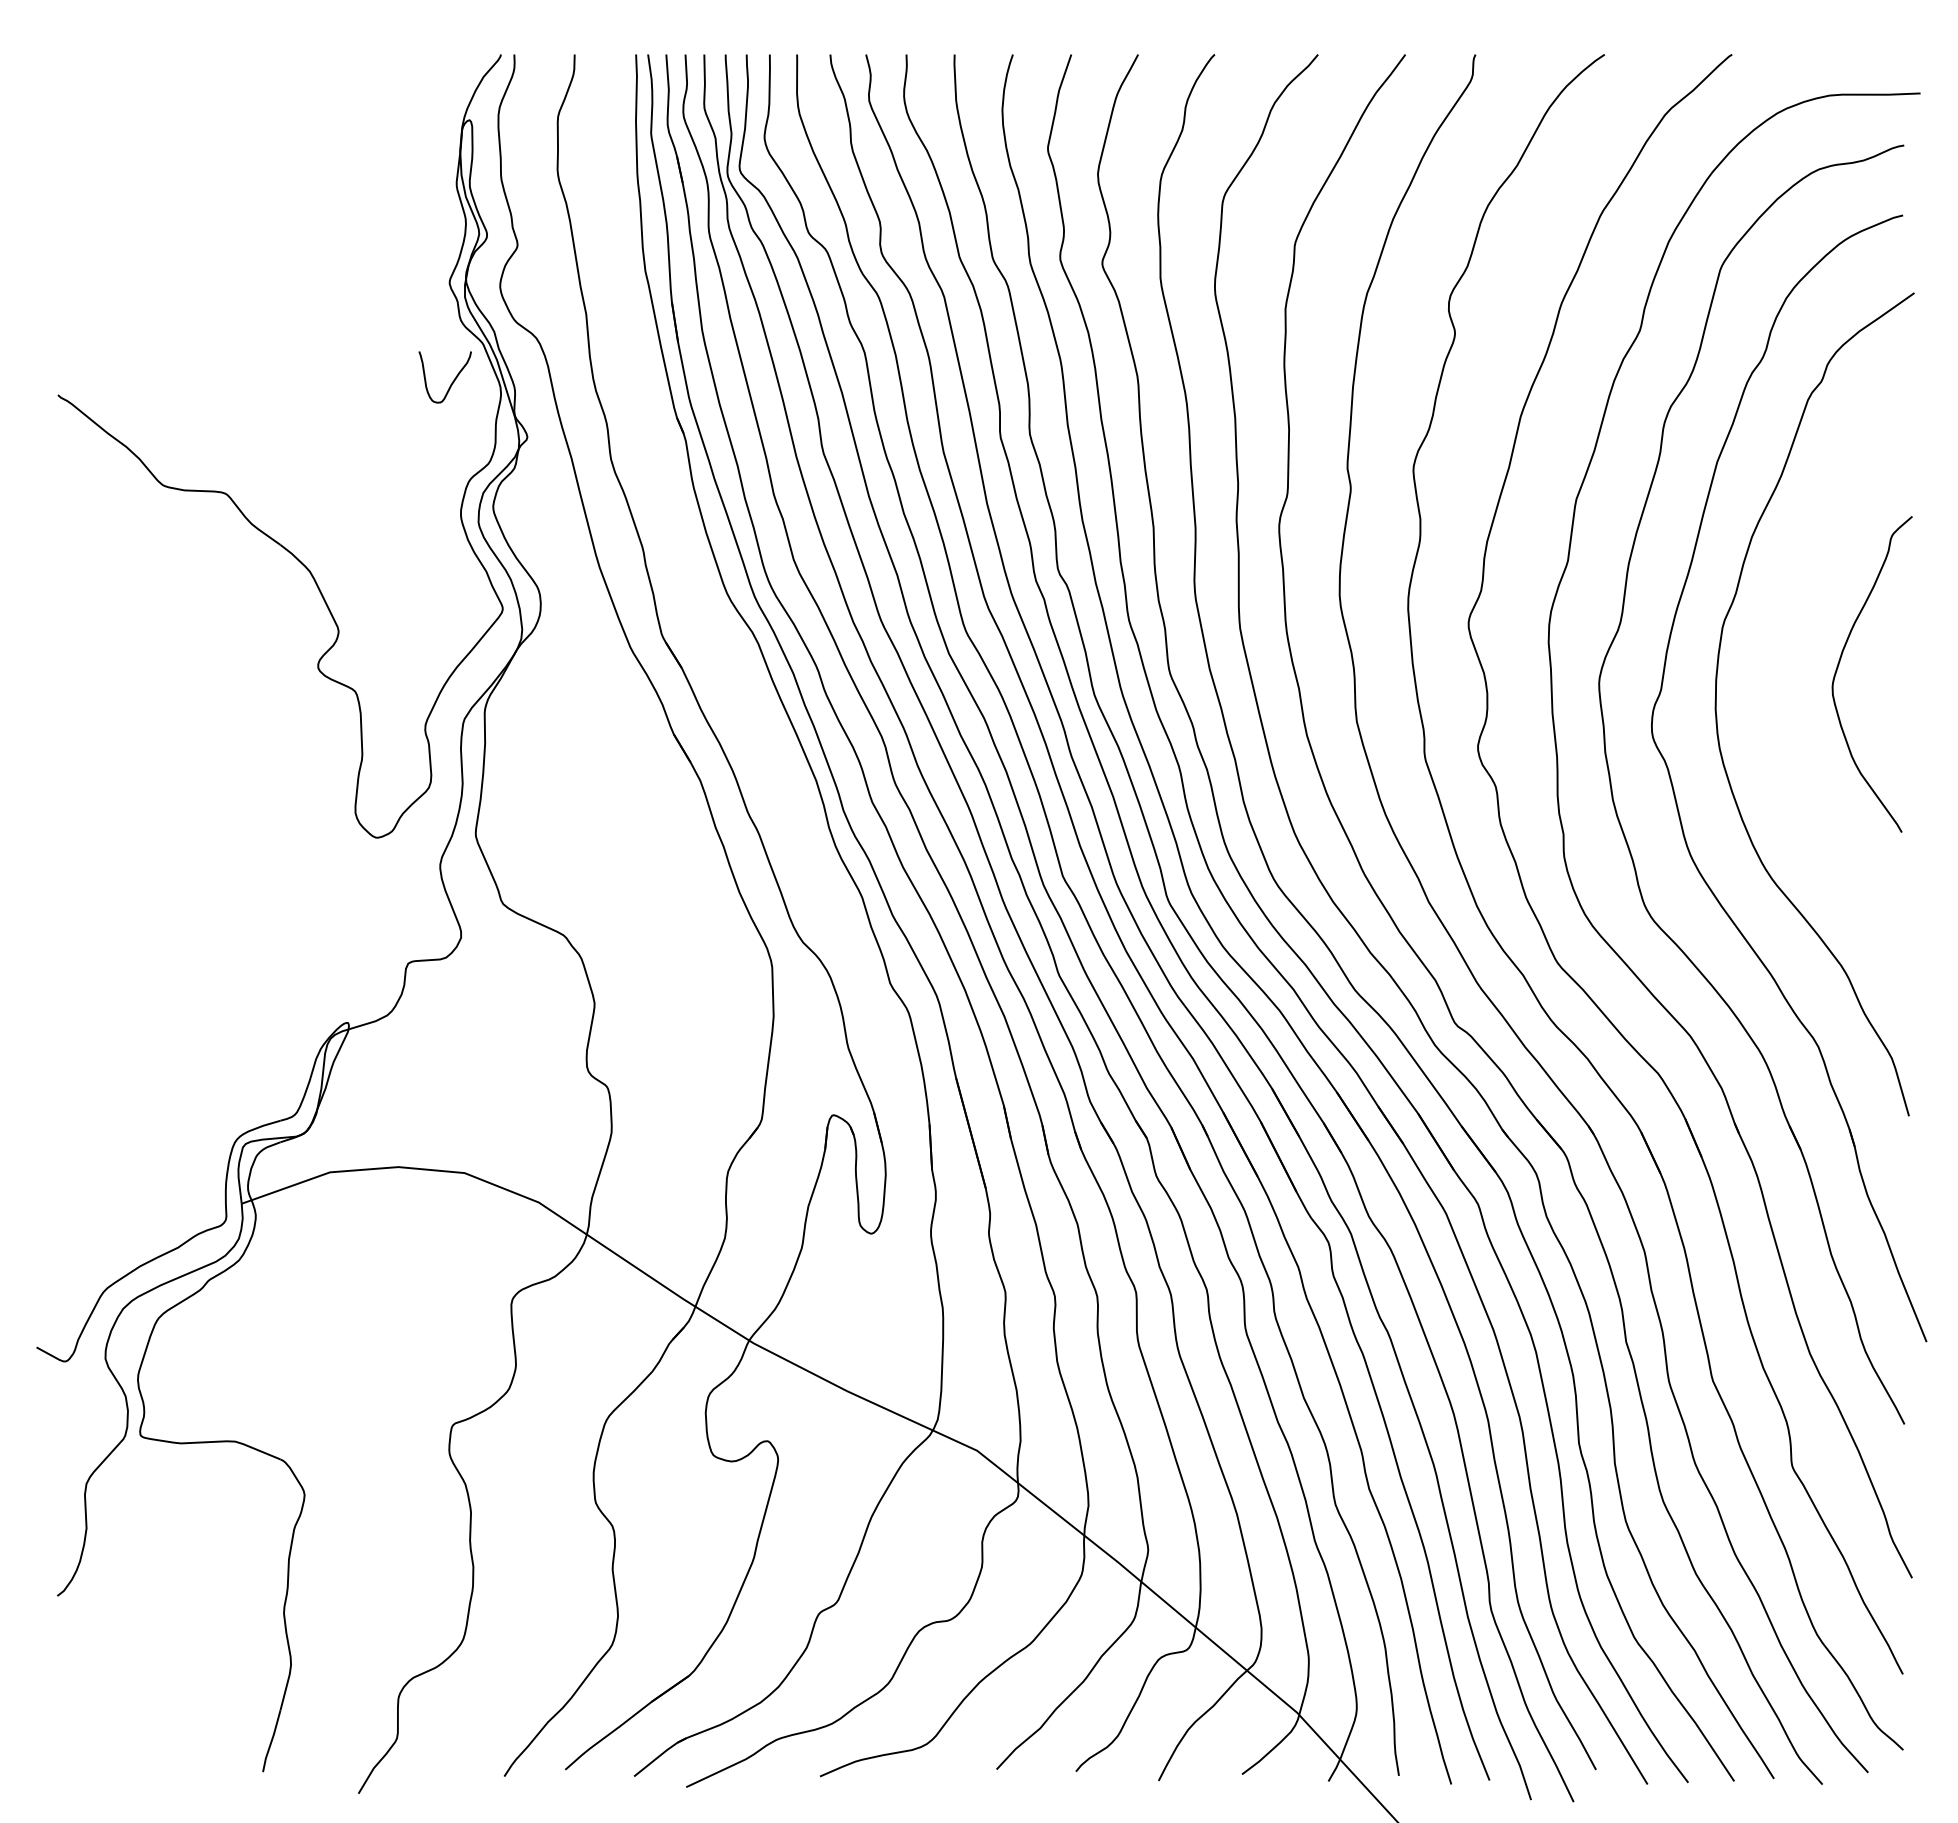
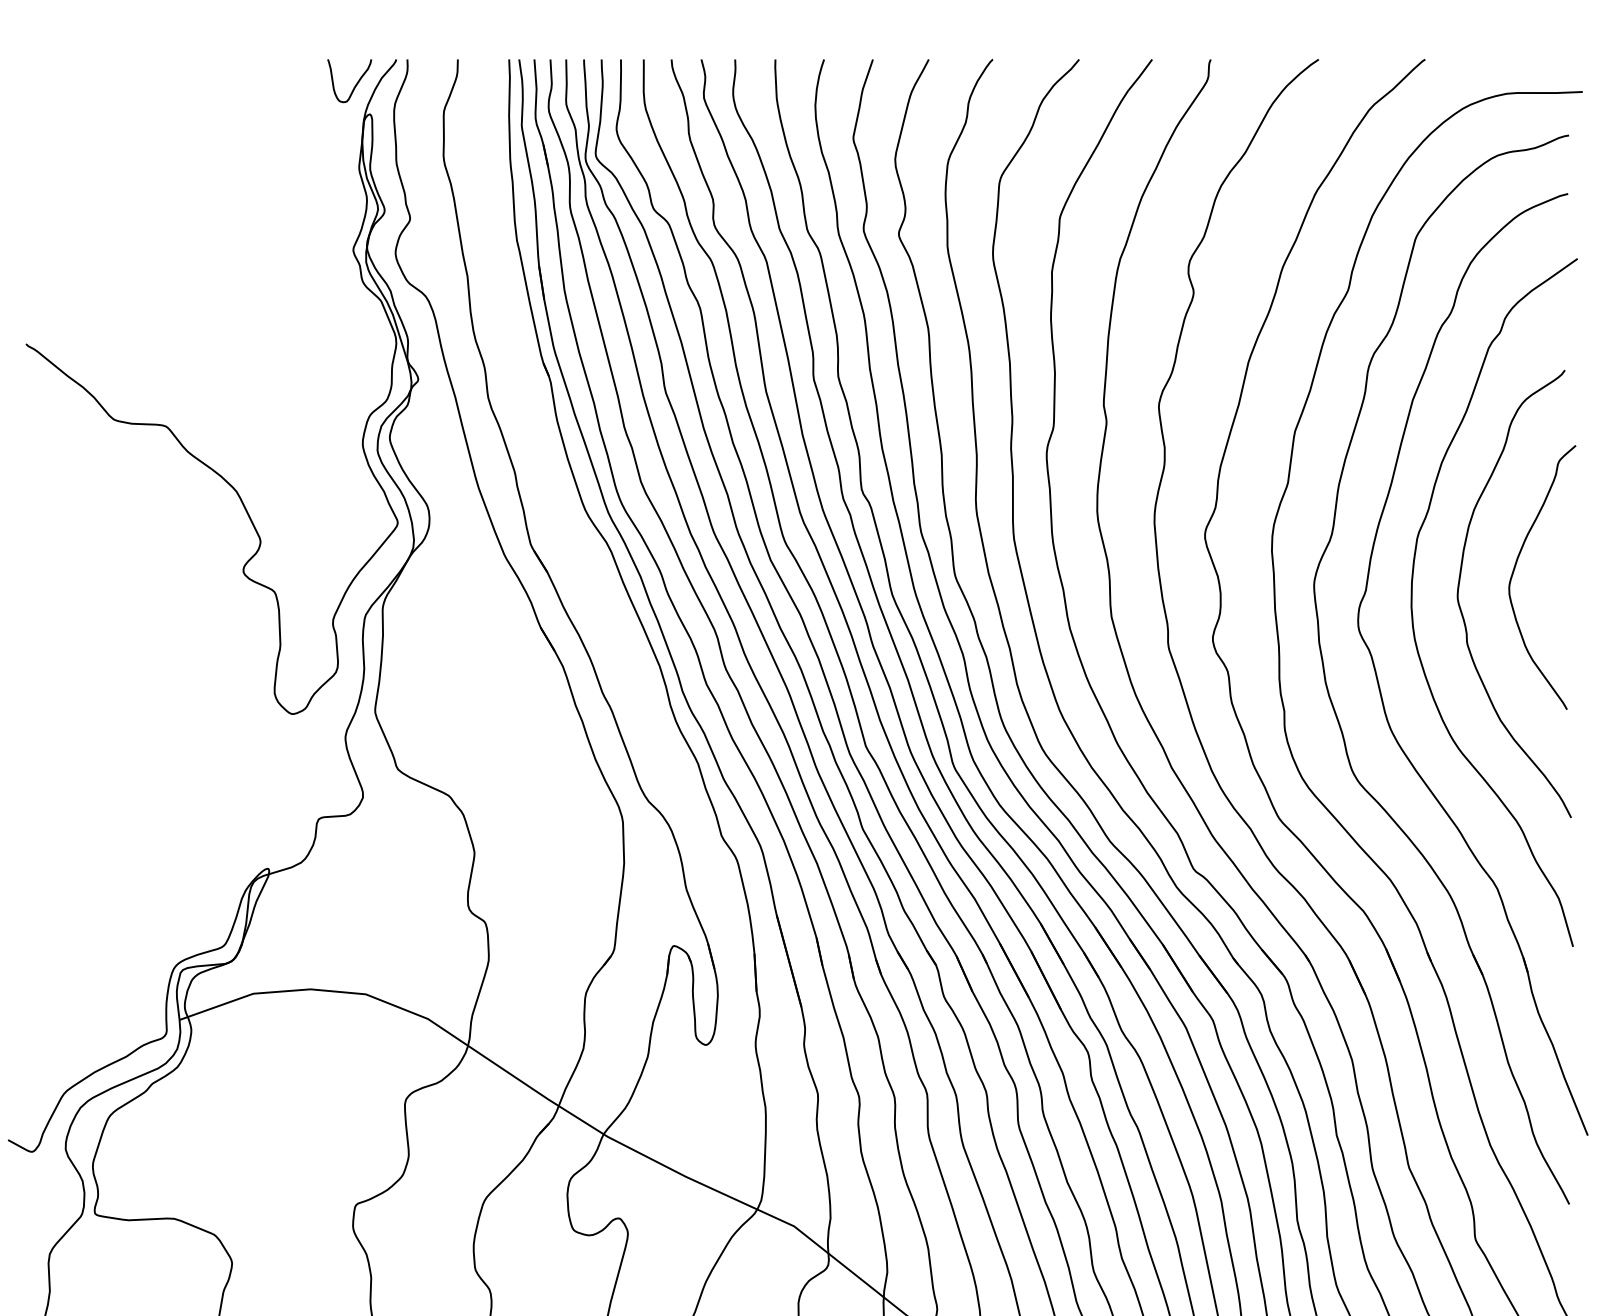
curve: (451, 382) -> (354, 85), moved
curve: (1776, 715) -> (1462, 611), added

